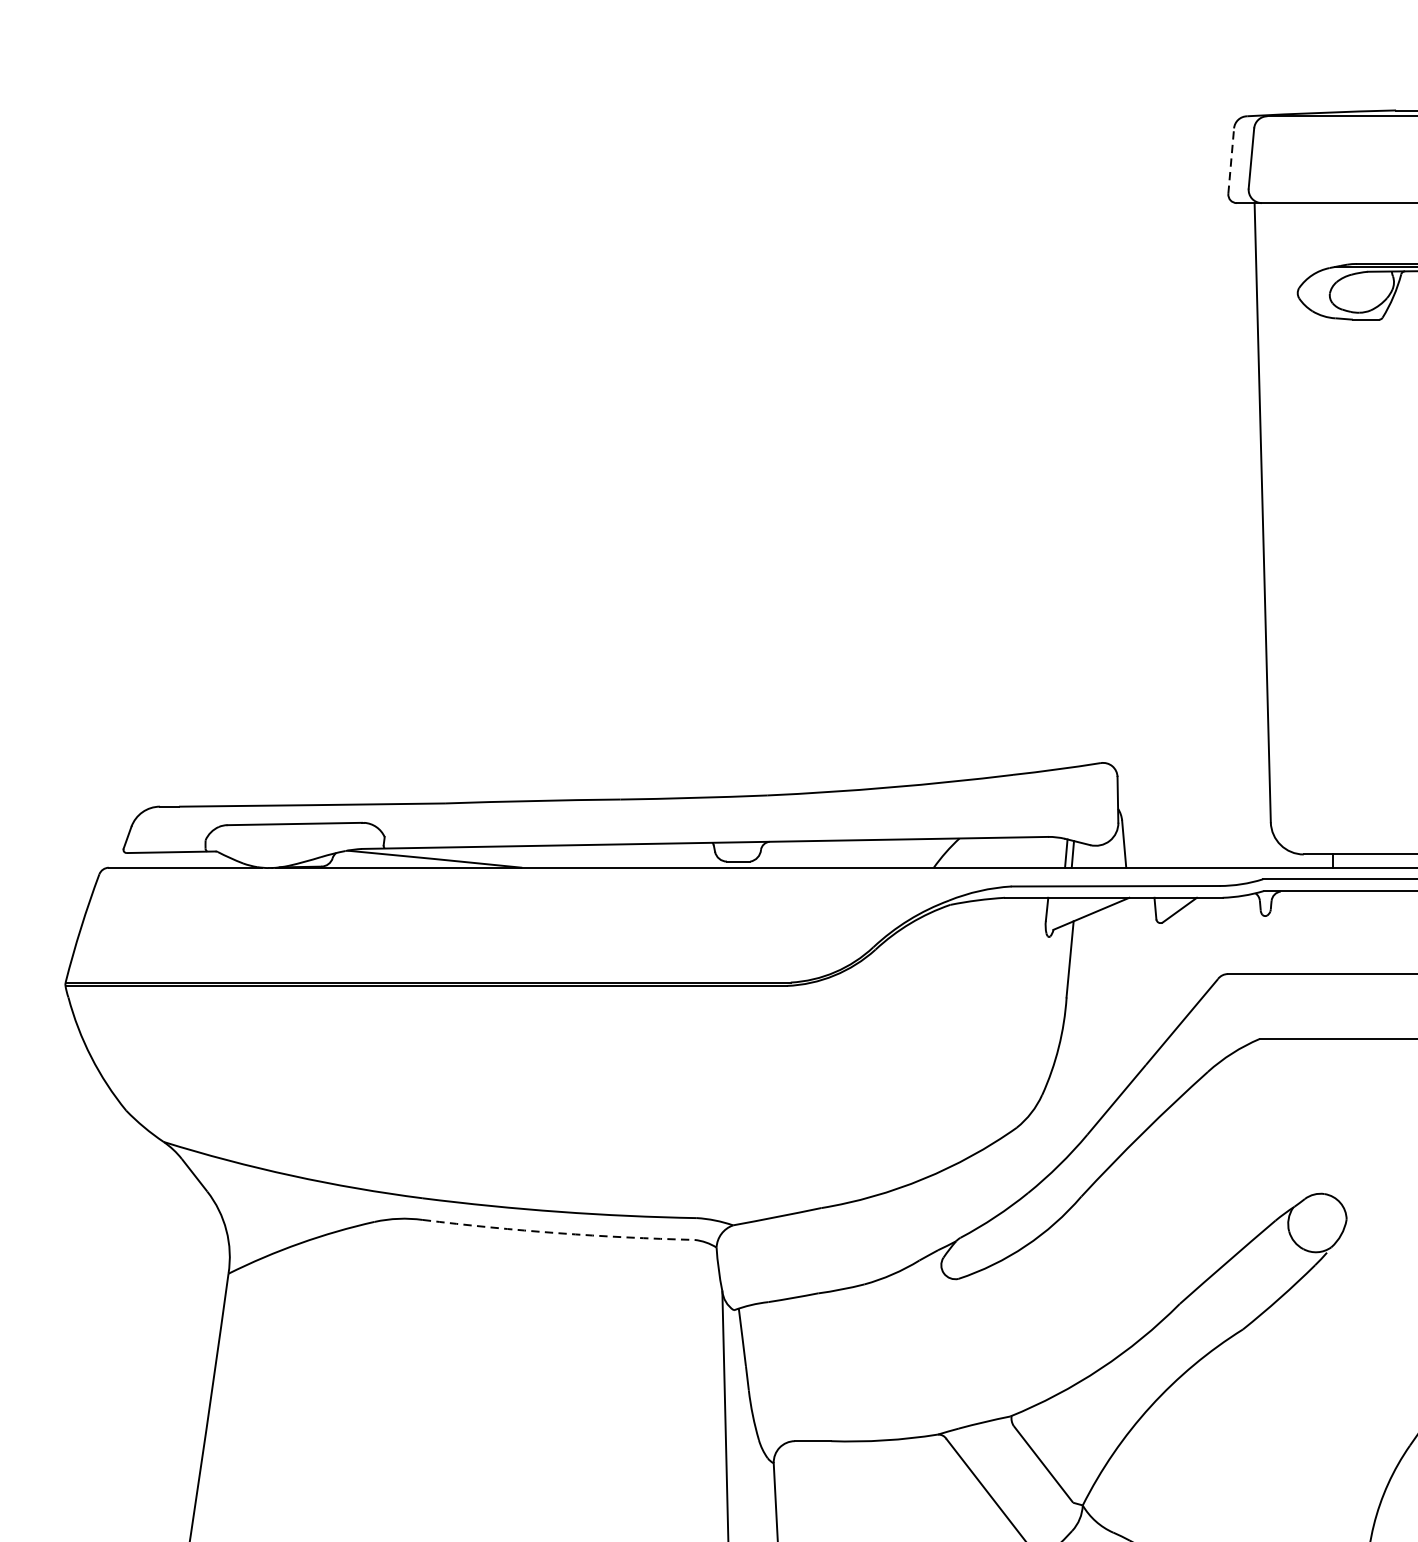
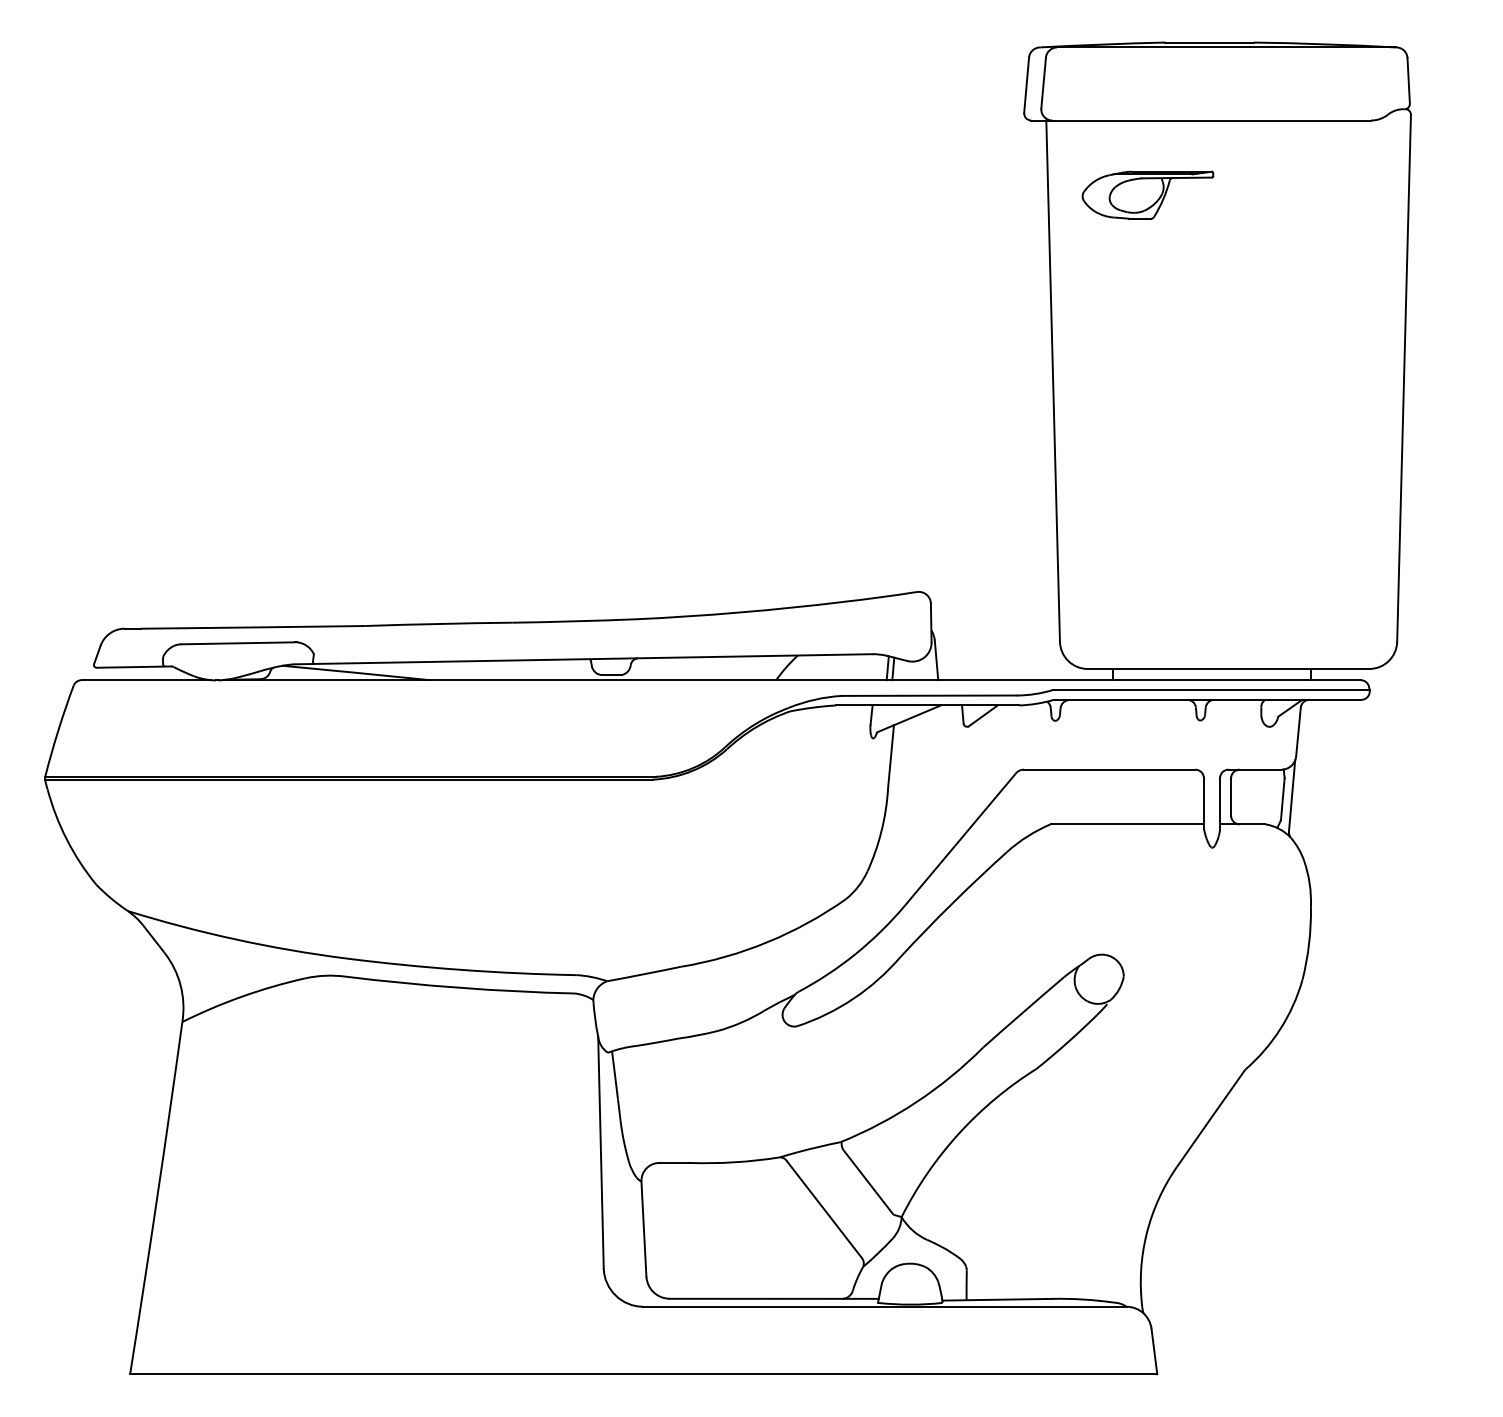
line: (1231, 161) -> (1026, 85), dashed -> solid
arc: (558, 1232) -> (460, 987), dashed -> solid

